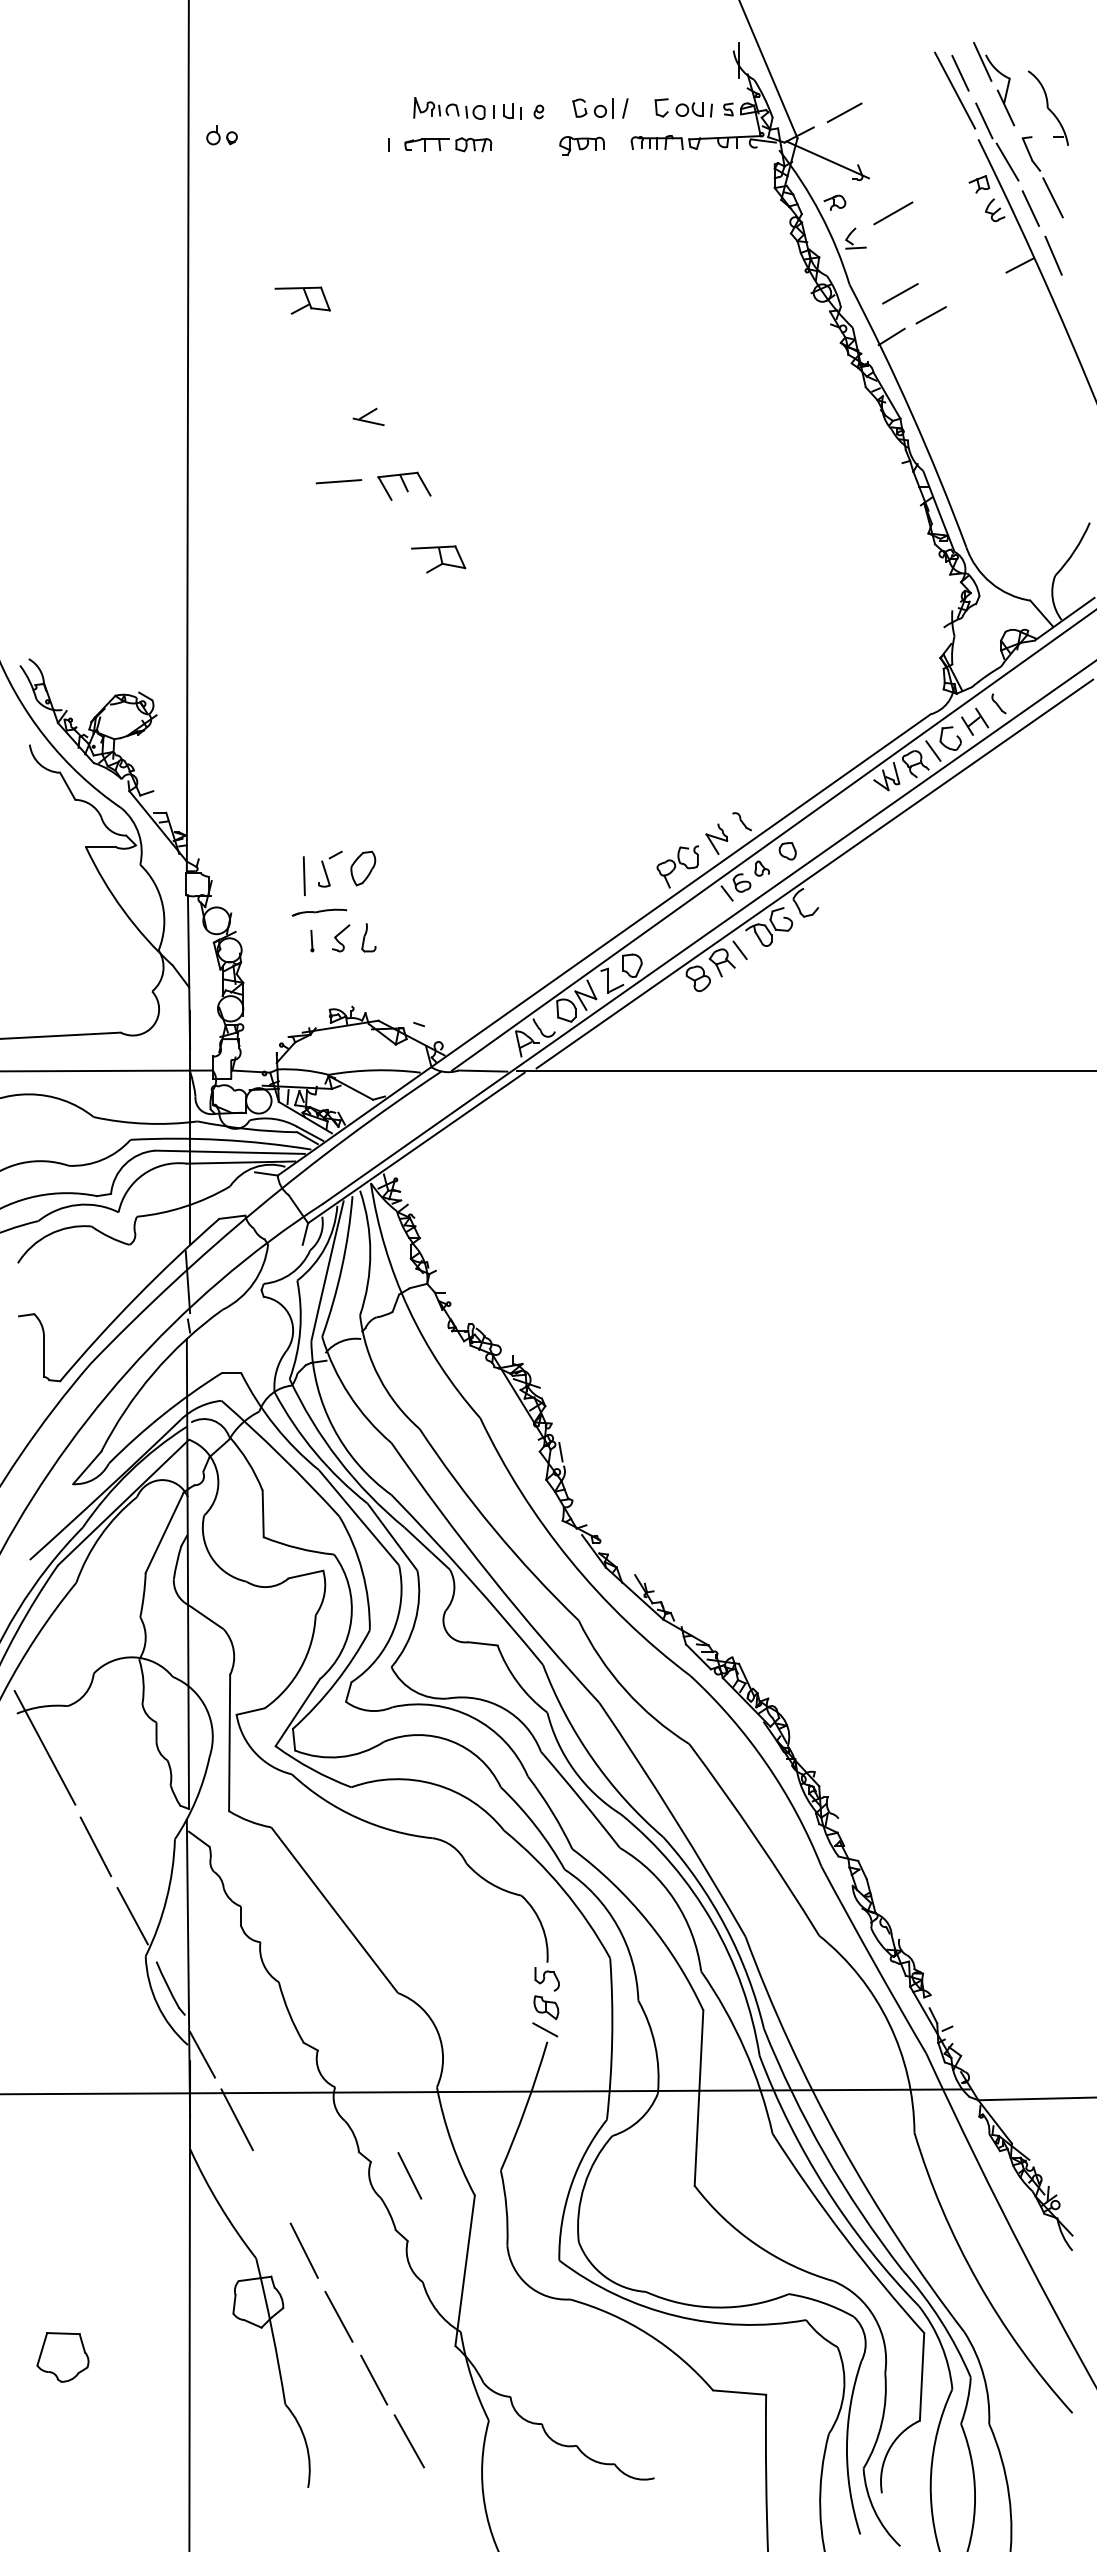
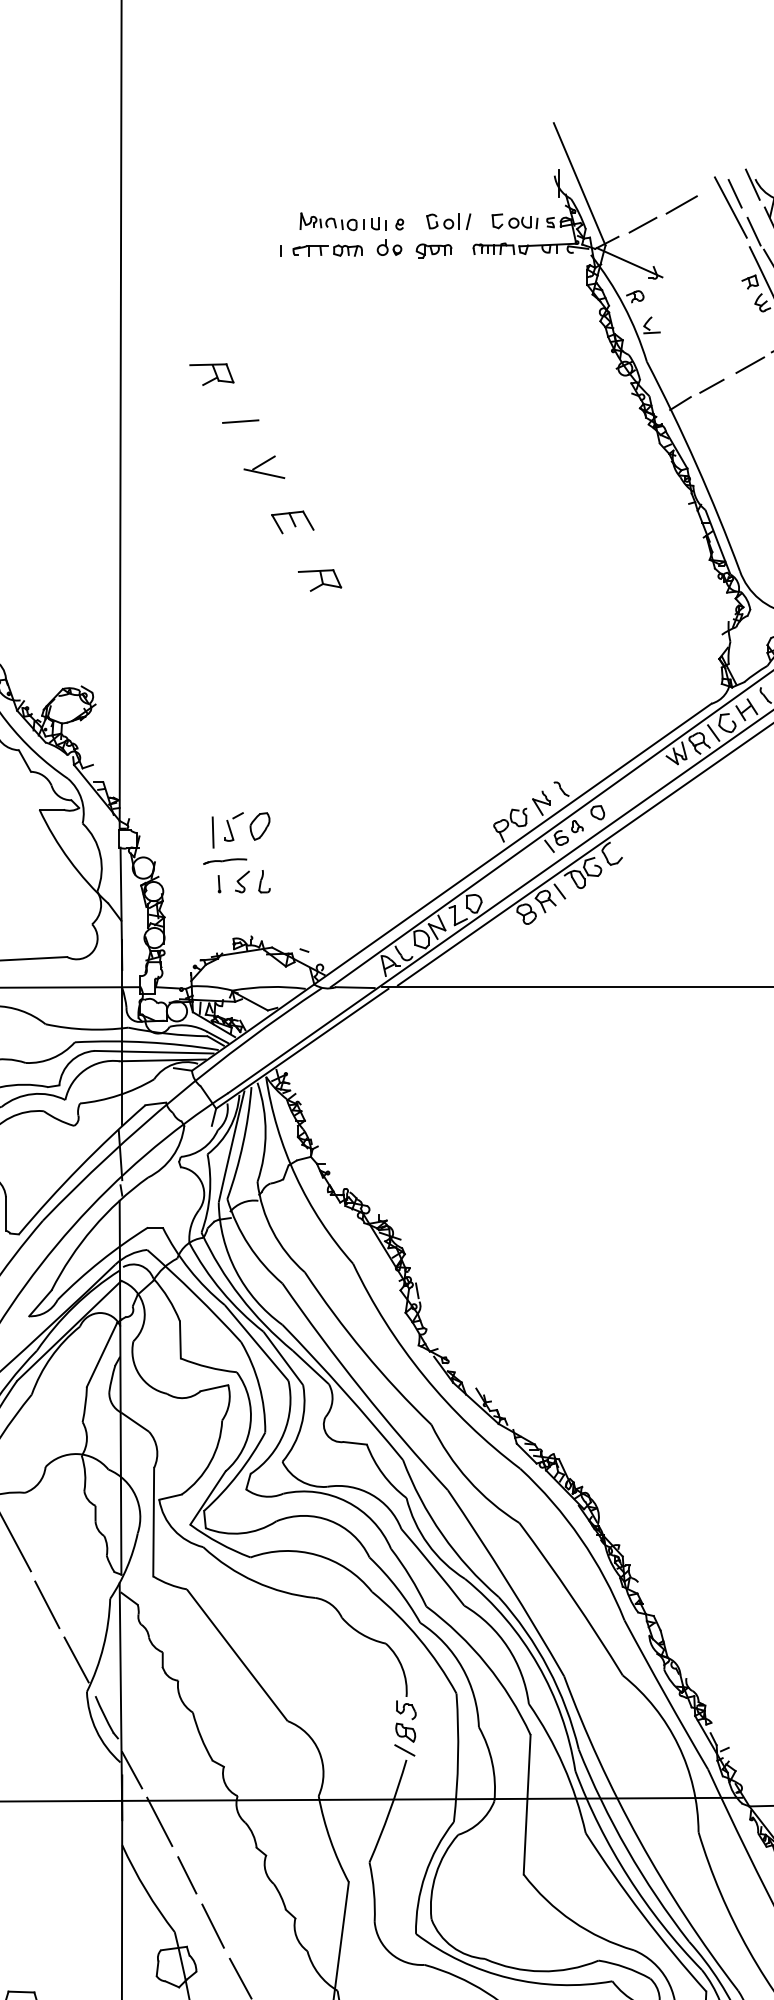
part: (221, 135) -> (389, 248), moved
line: (893, 213) -> (681, 205), moved
line: (900, 293) -> (750, 364), moved
part: (368, 416) -> (264, 466), size x1.67
line: (338, 481) -> (240, 421), moved
line: (409, 2175) -> (187, 1875), moved

